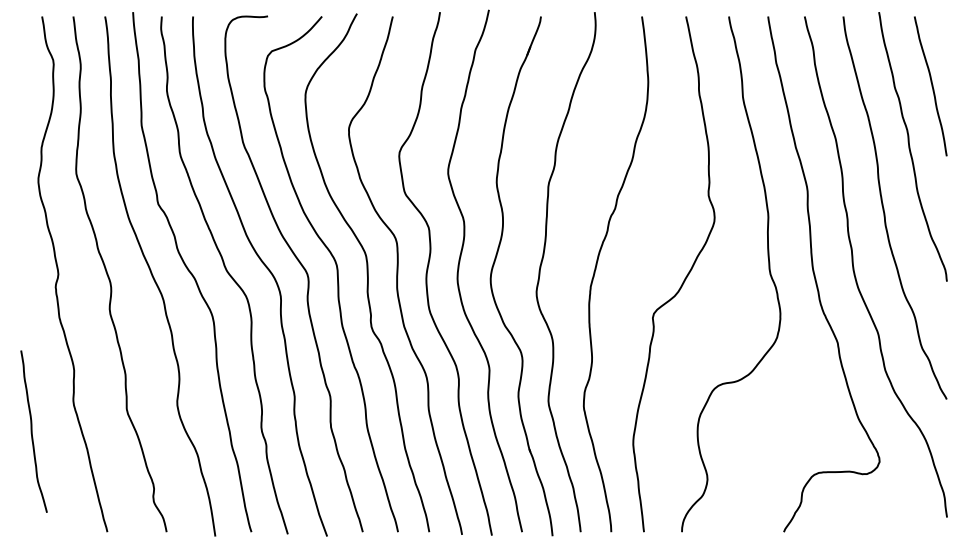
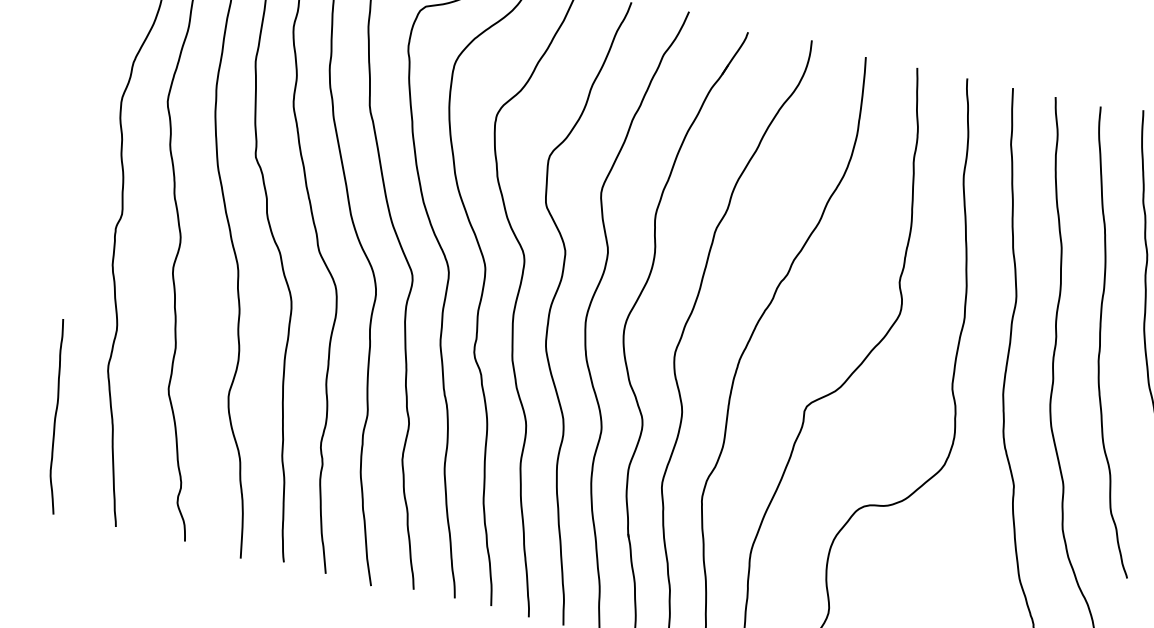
curve: (32, 431) -> (56, 416), moved

